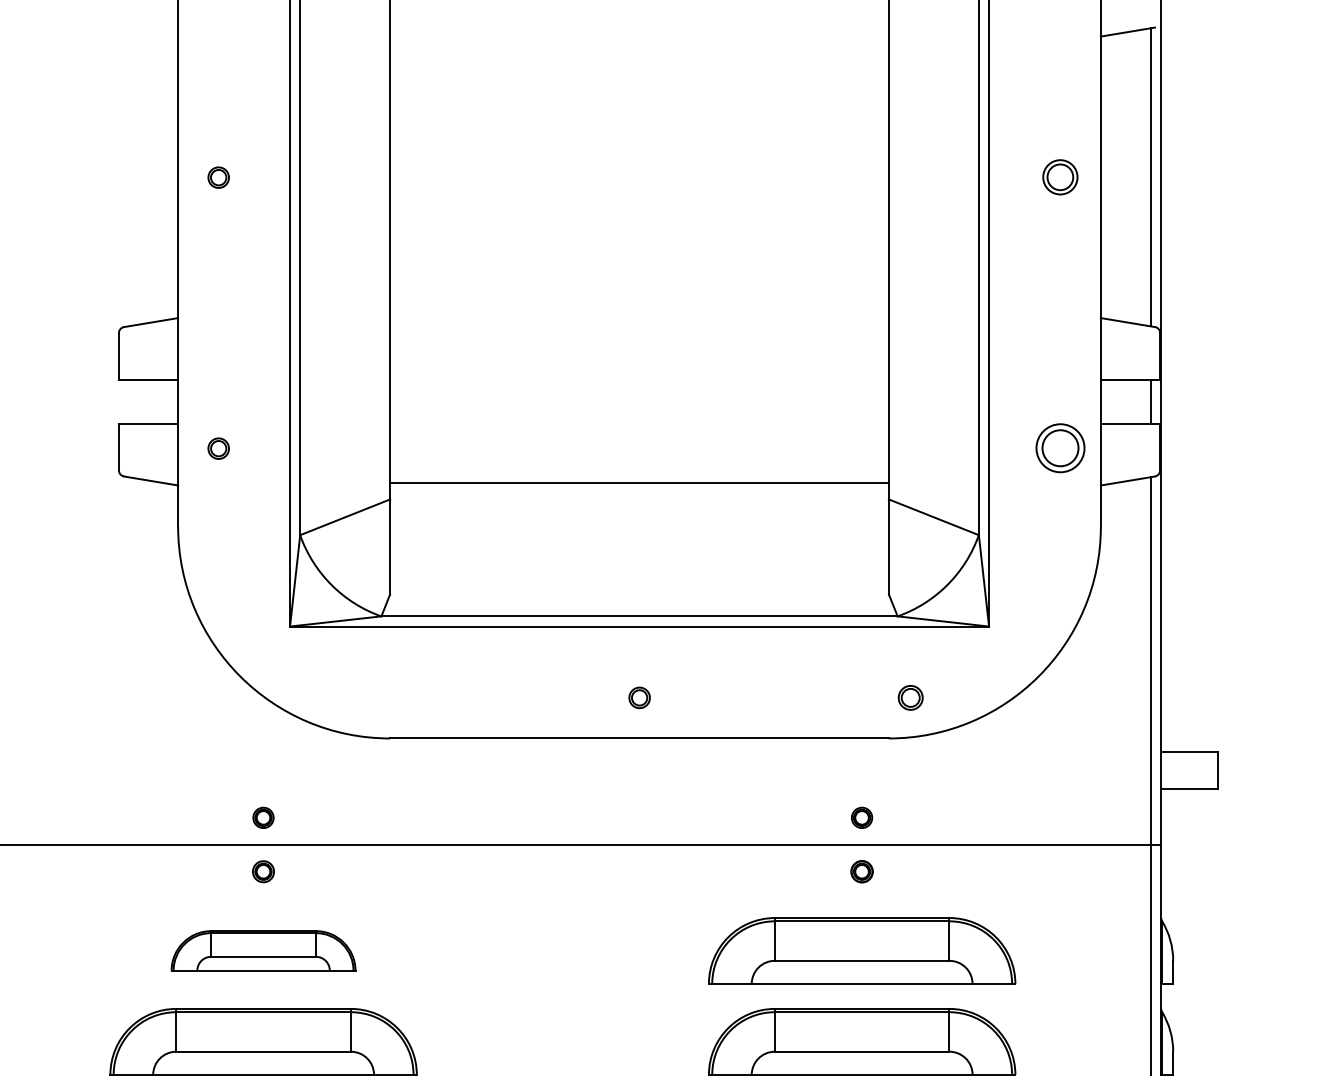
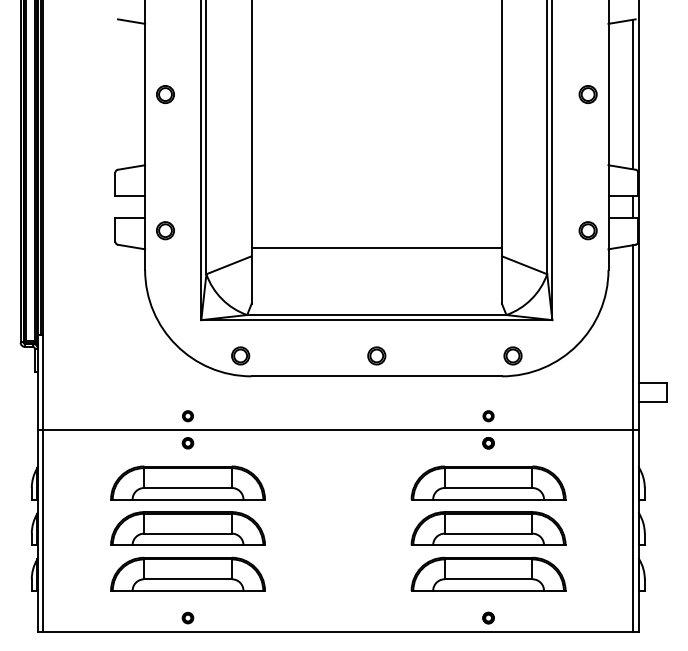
line: (150, 31) -> (131, 21), added
part: (218, 177) -> (165, 94), size x1.67
part: (218, 448) -> (165, 230), size x1.67
part: (1059, 448) -> (587, 230), size x0.71
part: (368, 696) -> (240, 355), added
part: (638, 696) -> (376, 355), size x1.67
part: (909, 696) -> (512, 355), size x1.43
part: (262, 949) -> (187, 482), size x1.67

